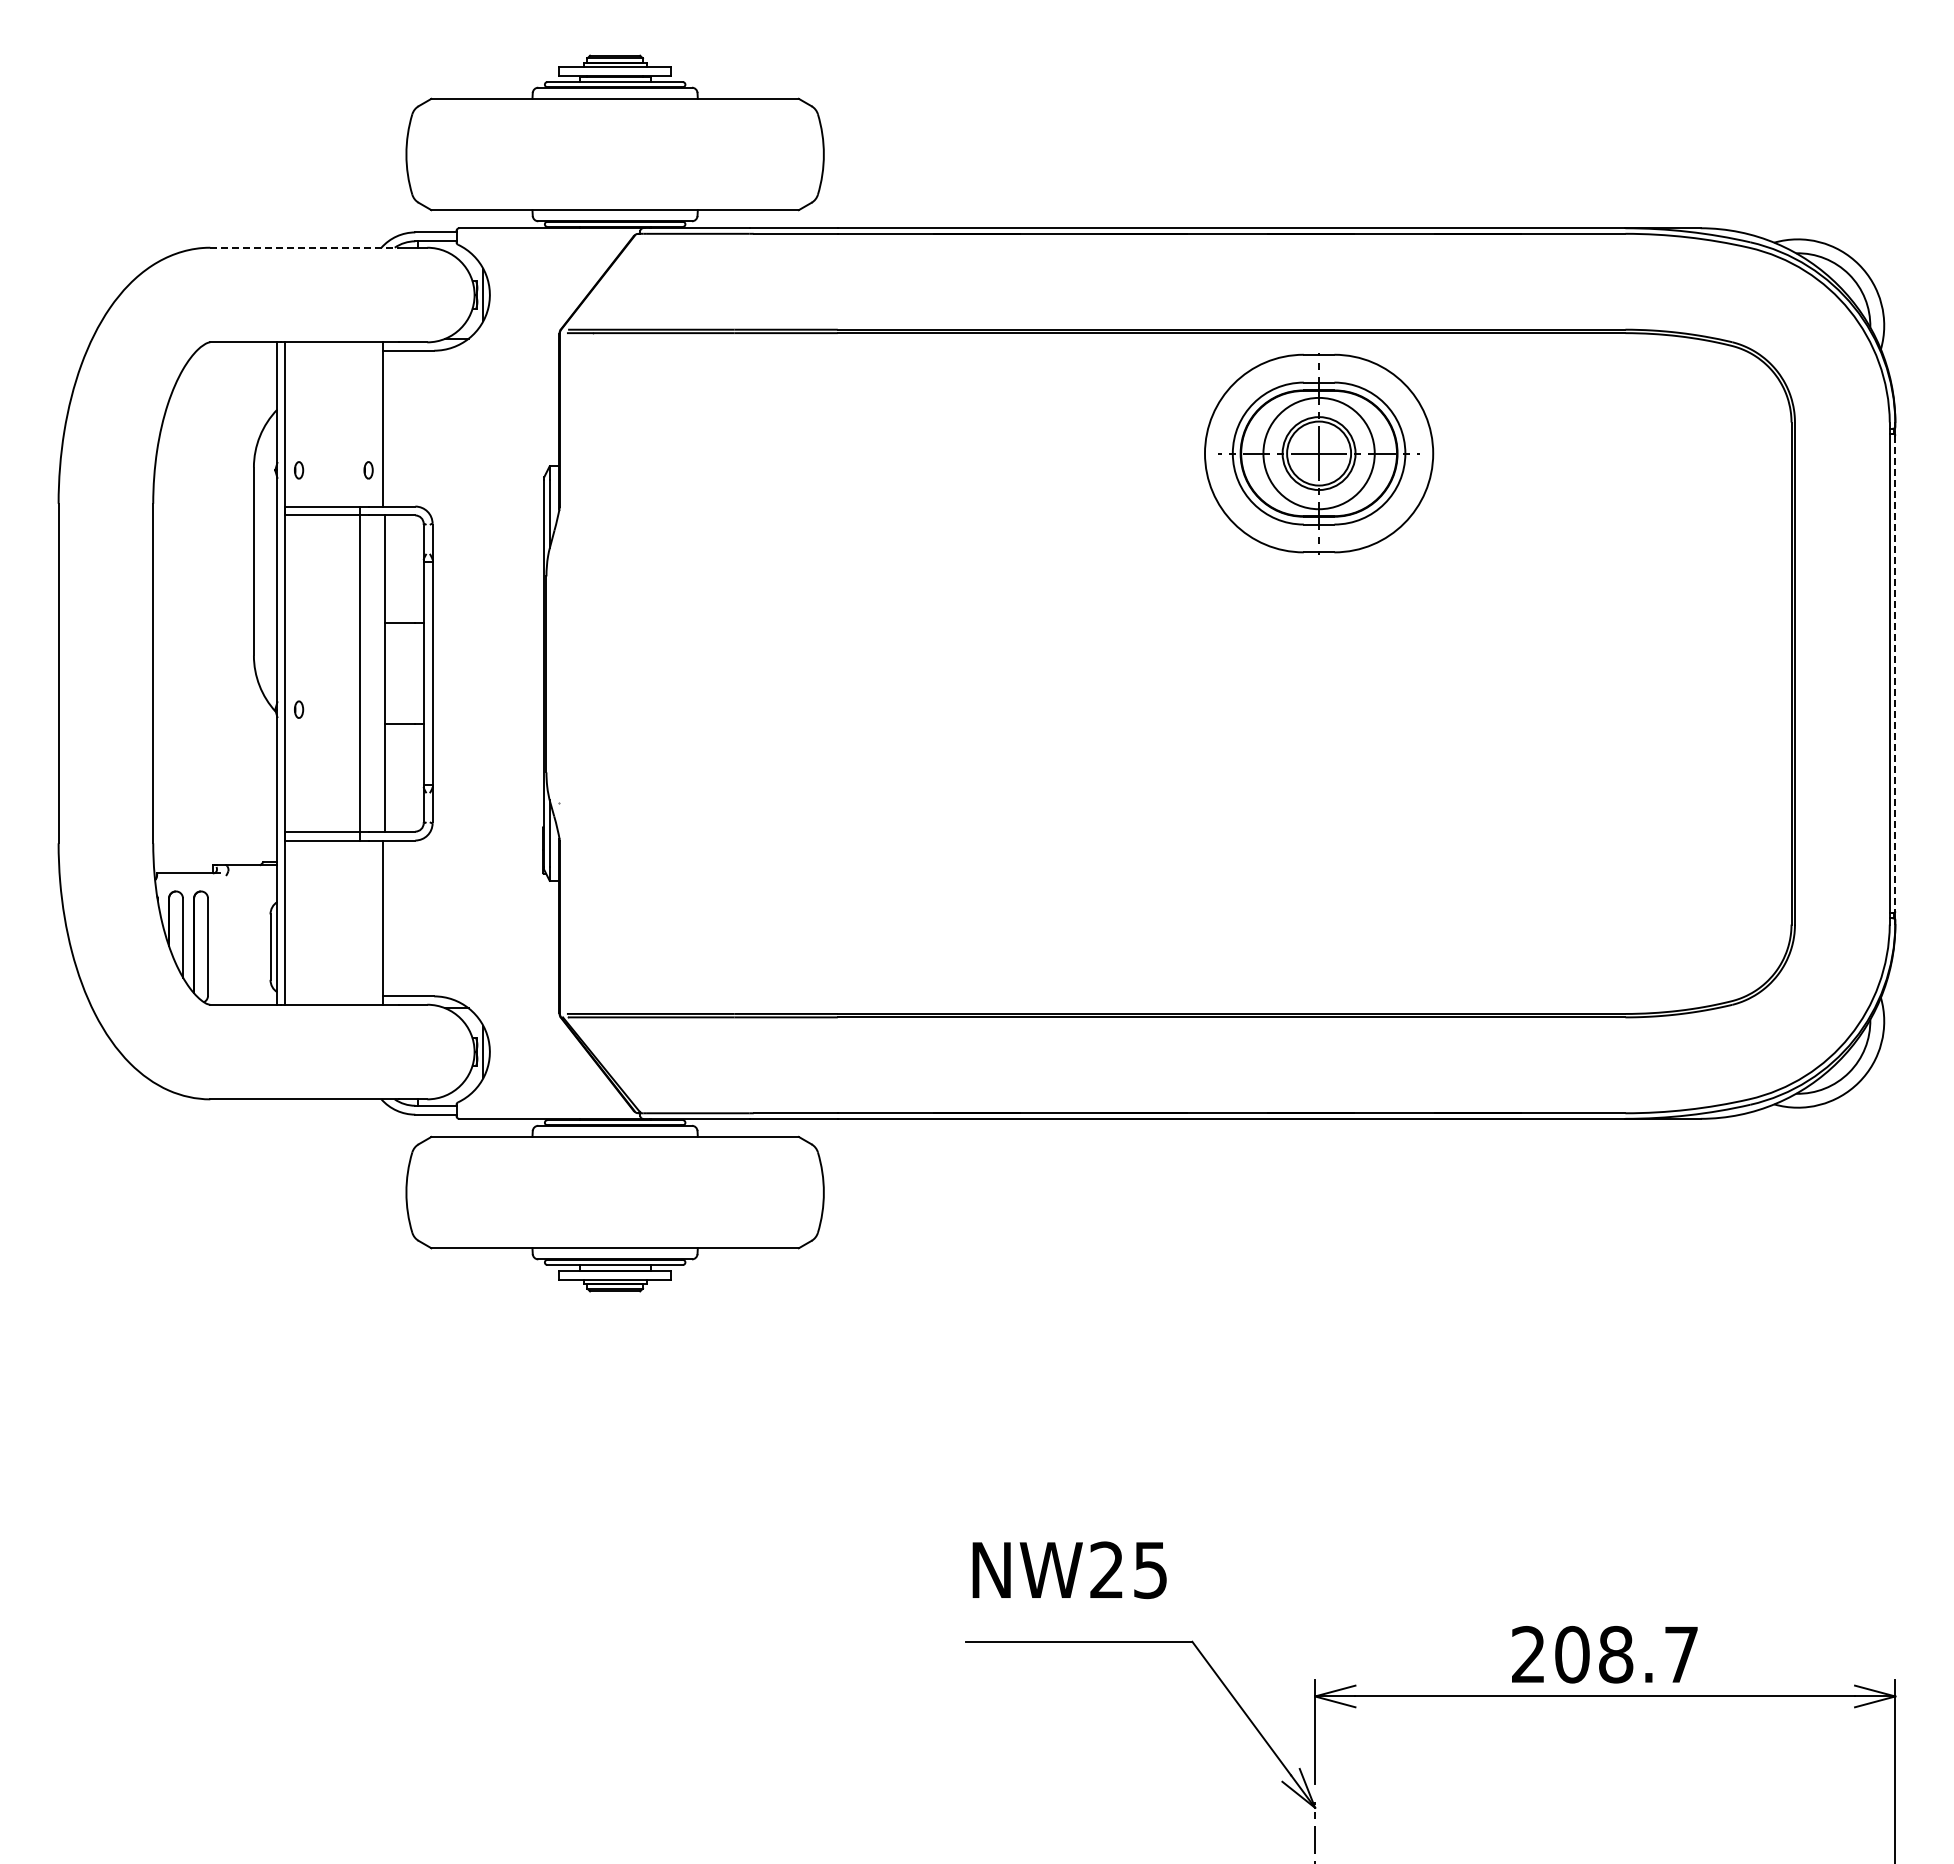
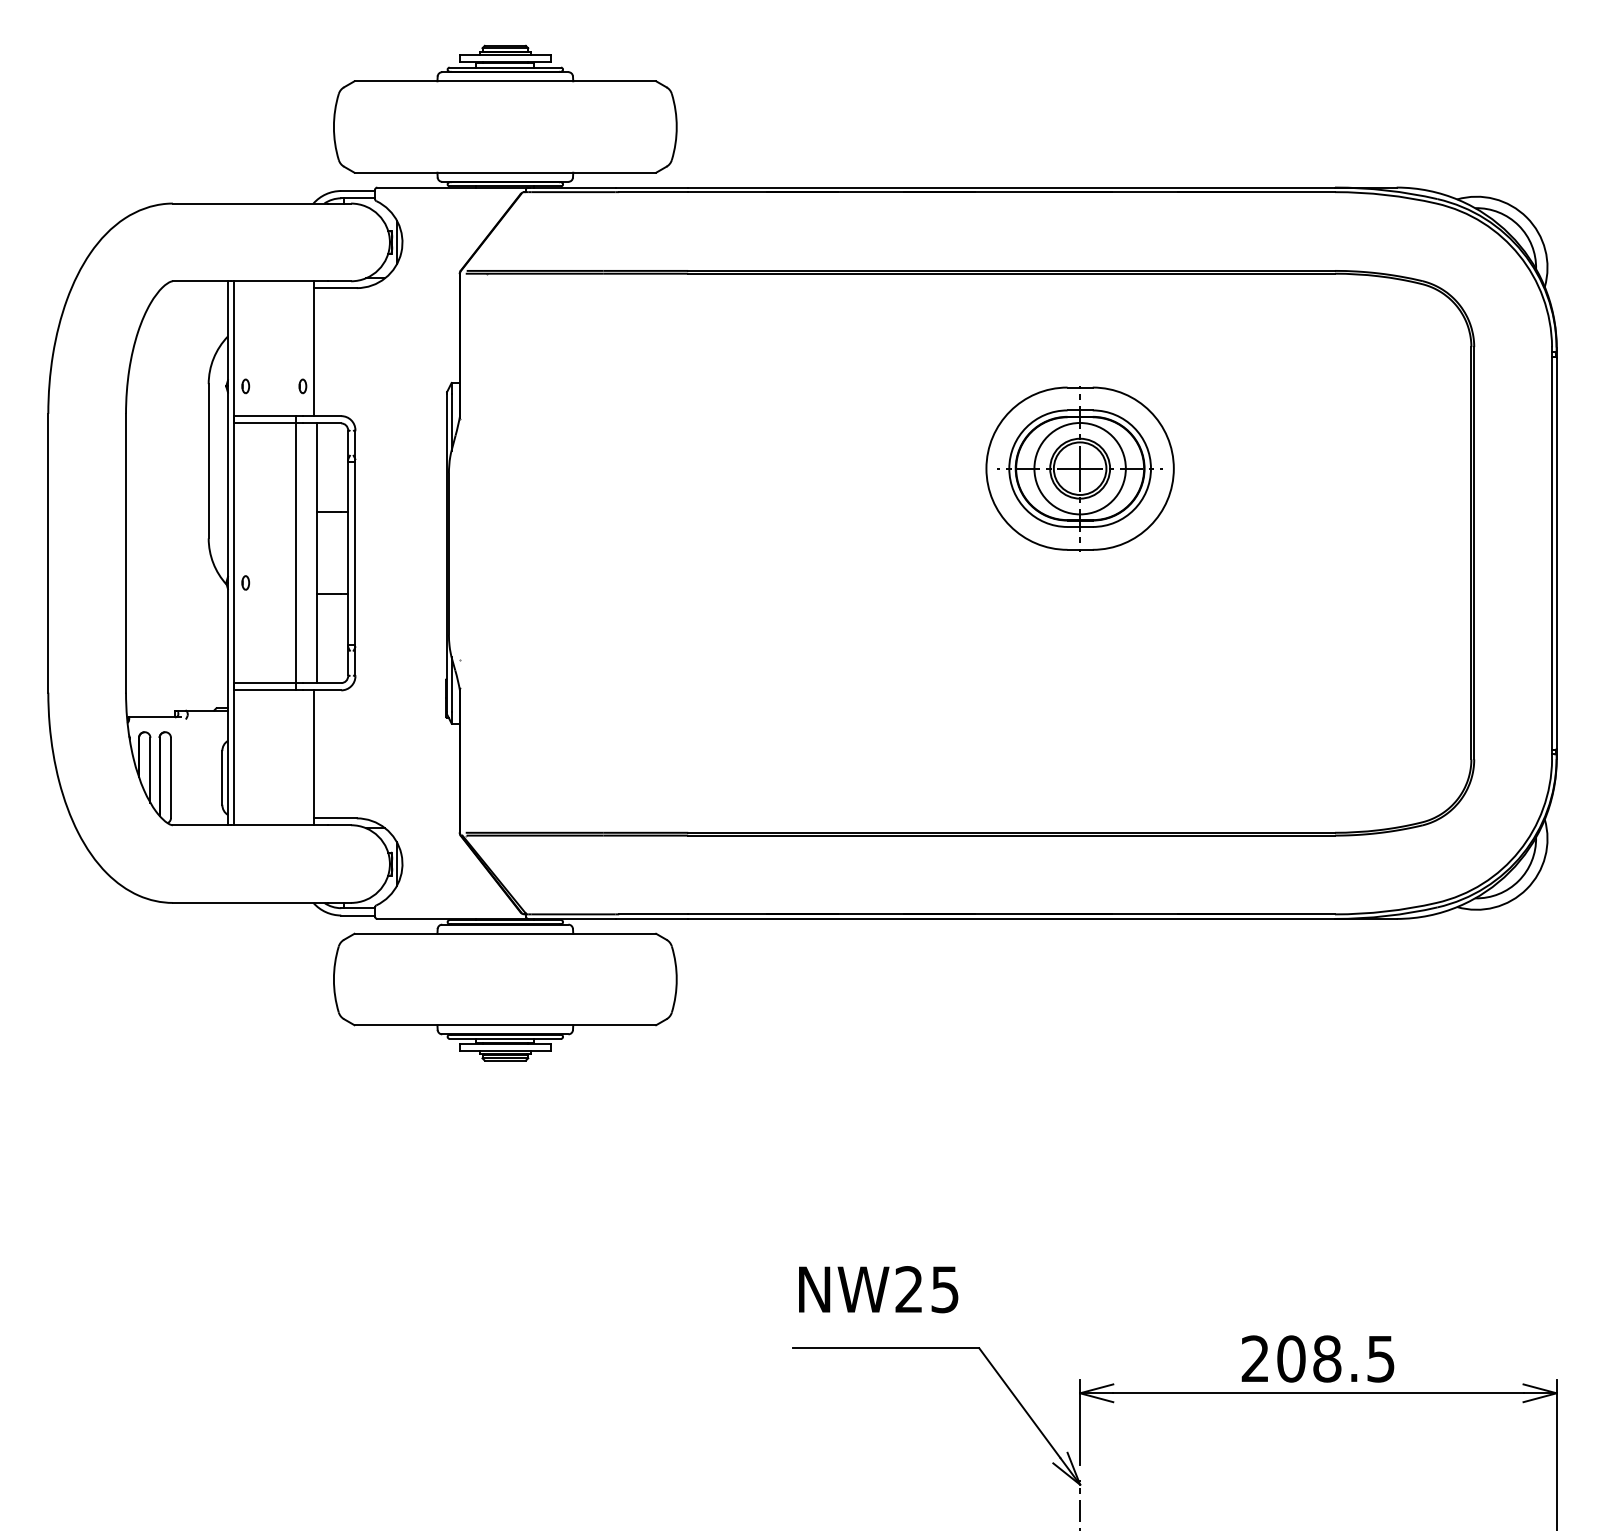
line: (304, 247) -> (250, 203), dashed -> solid
part: (1319, 453) -> (1080, 468), moved
line: (1895, 673) -> (1556, 553), dashed -> solid
text: (1681, 1654) -> (1381, 1358), 208.7 -> 208.5

